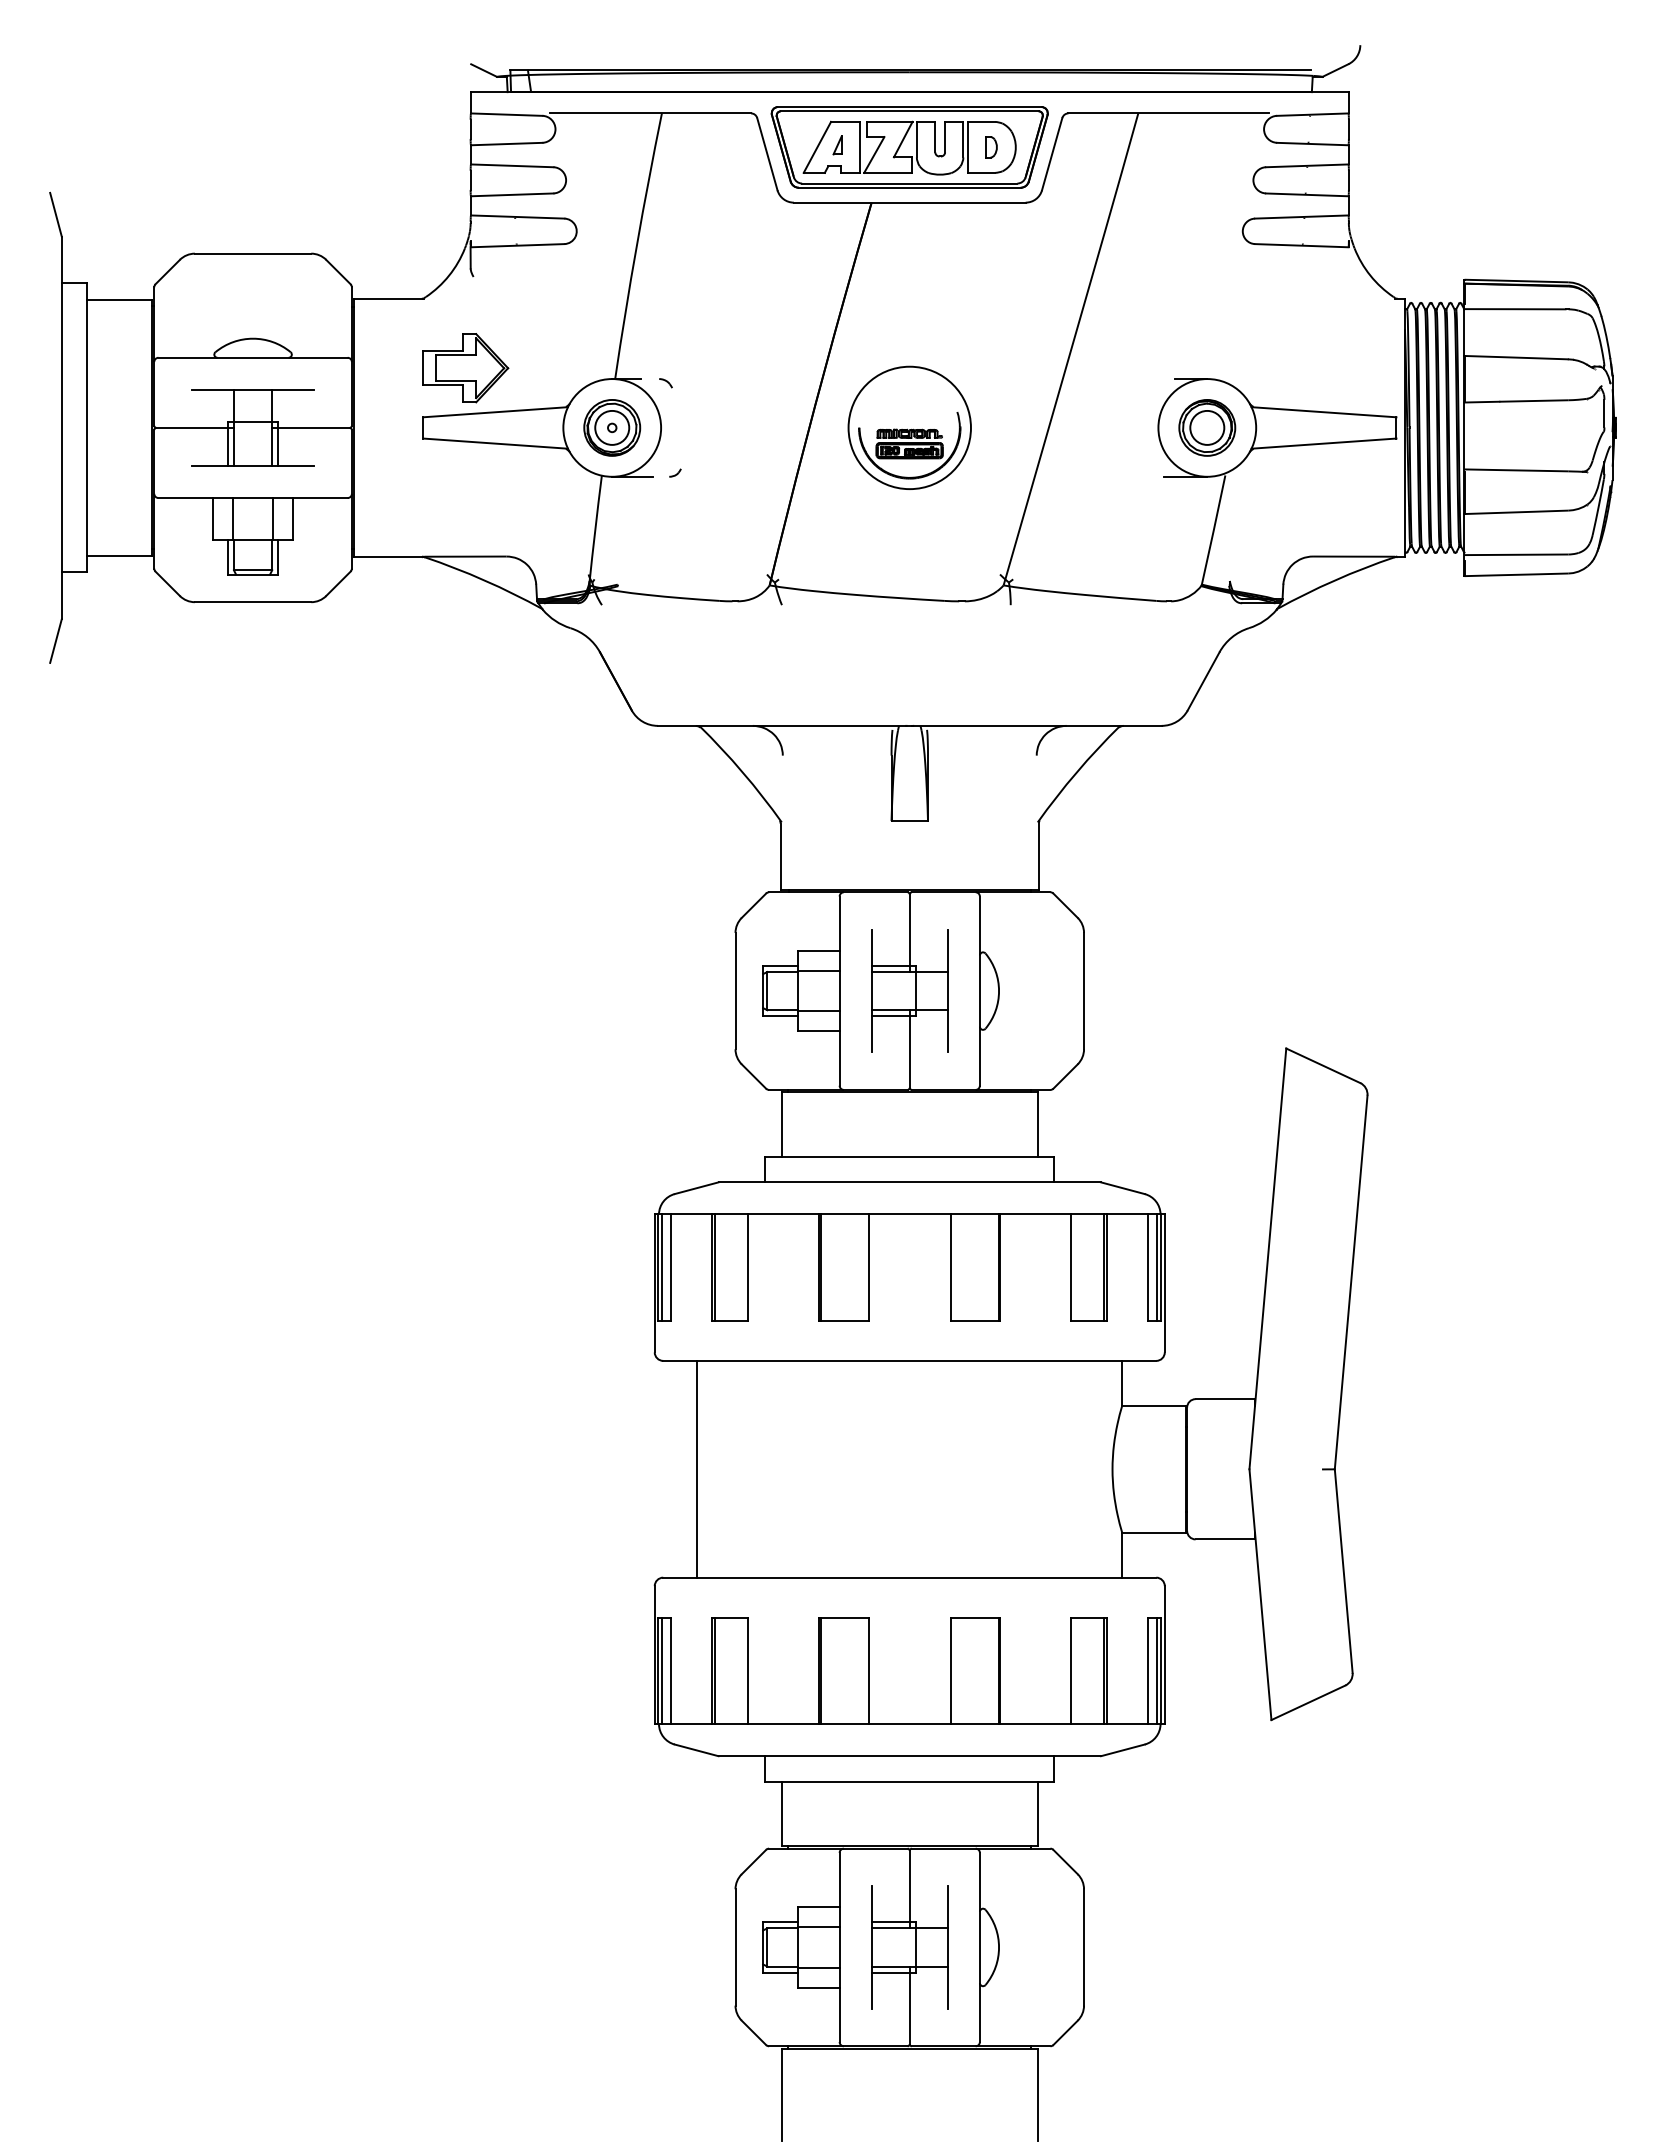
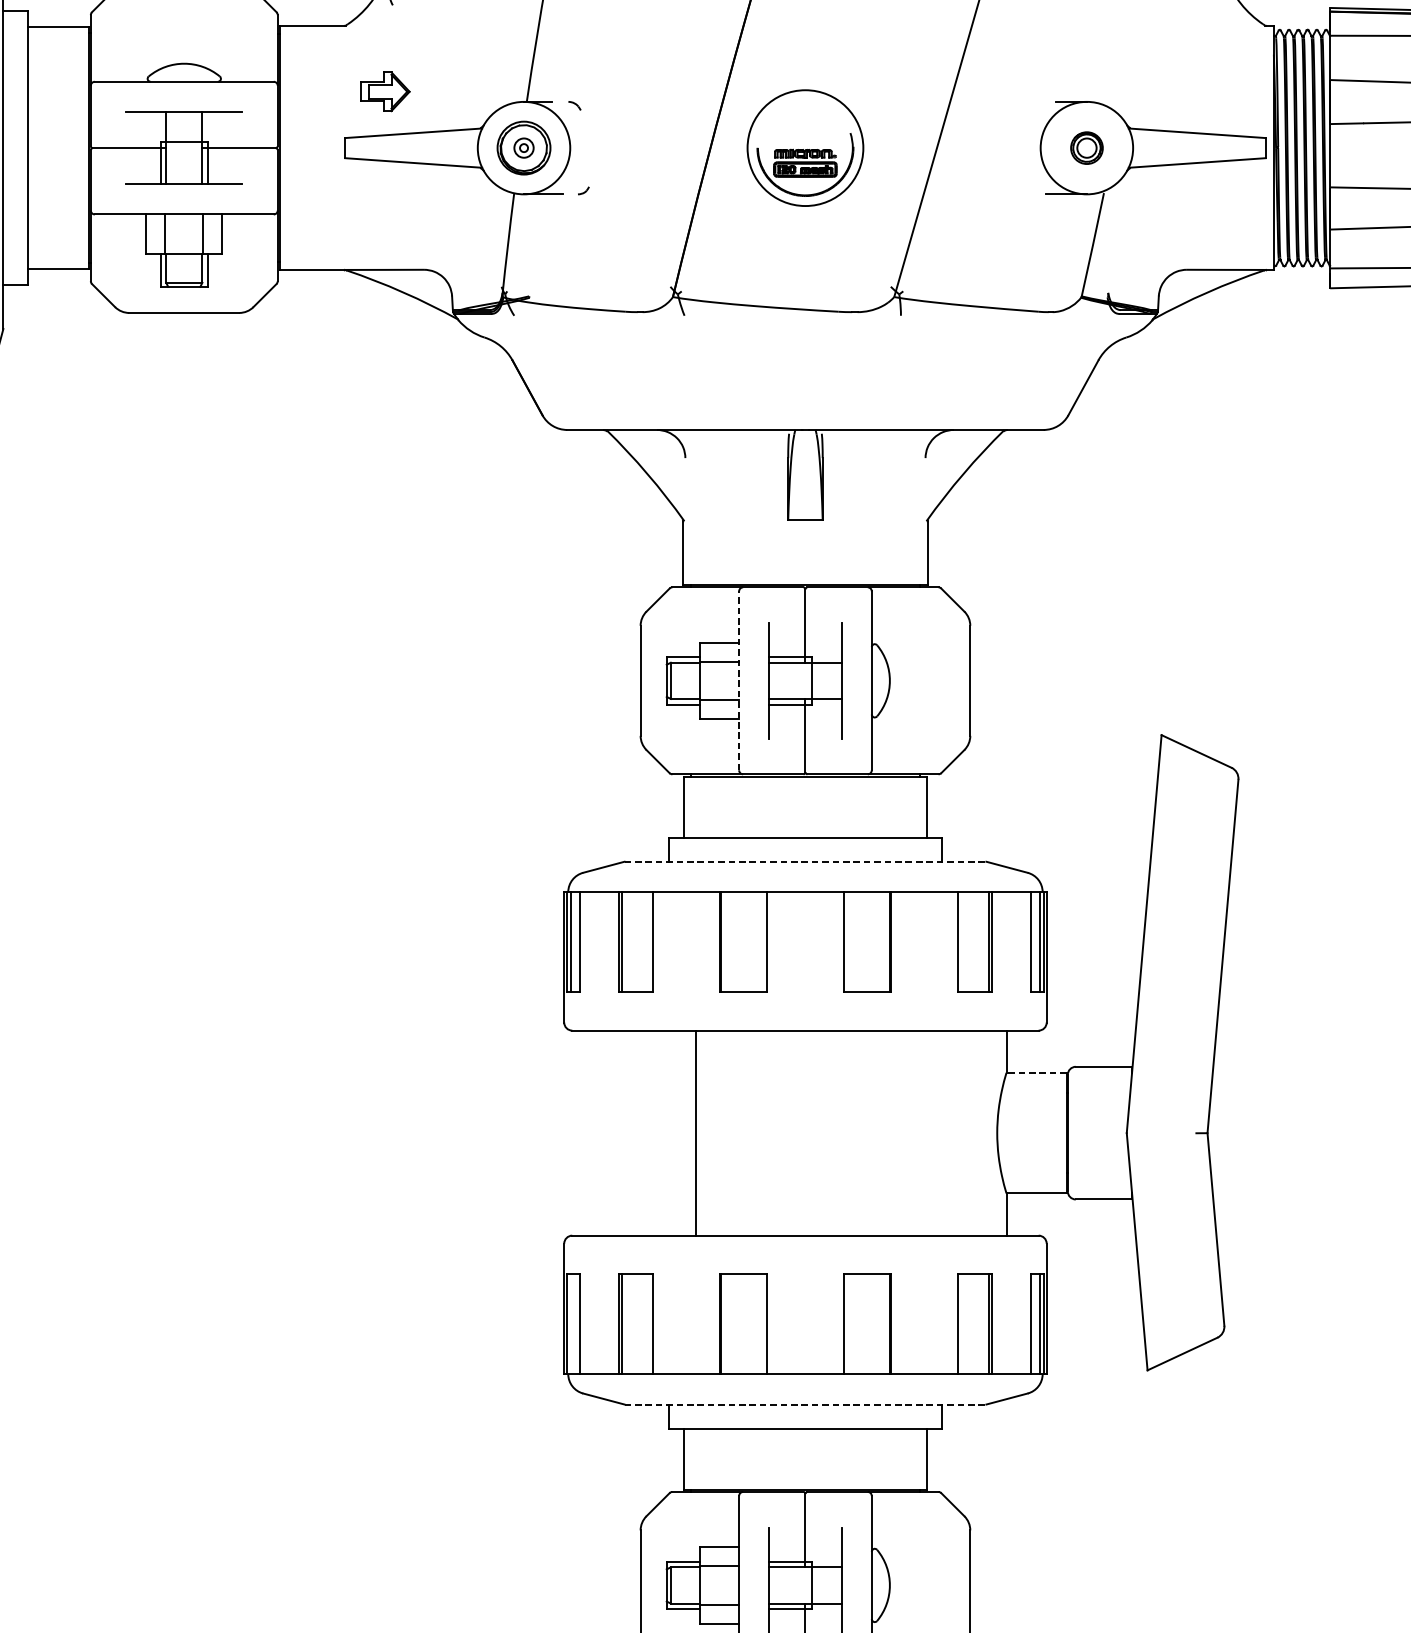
part: (465, 368) -> (385, 91), size x0.6
circle: (612, 427) -> (524, 147), size x0.6
part: (1207, 427) -> (1087, 147), size x0.6
line: (839, 991) -> (738, 681), solid -> dashed
line: (910, 1182) -> (806, 861), solid -> dashed
line: (1154, 1405) -> (1036, 1072), solid -> dashed
line: (697, 1468) -> (696, 1132), moved
line: (662, 1671) -> (571, 1324), removed
line: (910, 1756) -> (806, 1404), solid -> dashed

